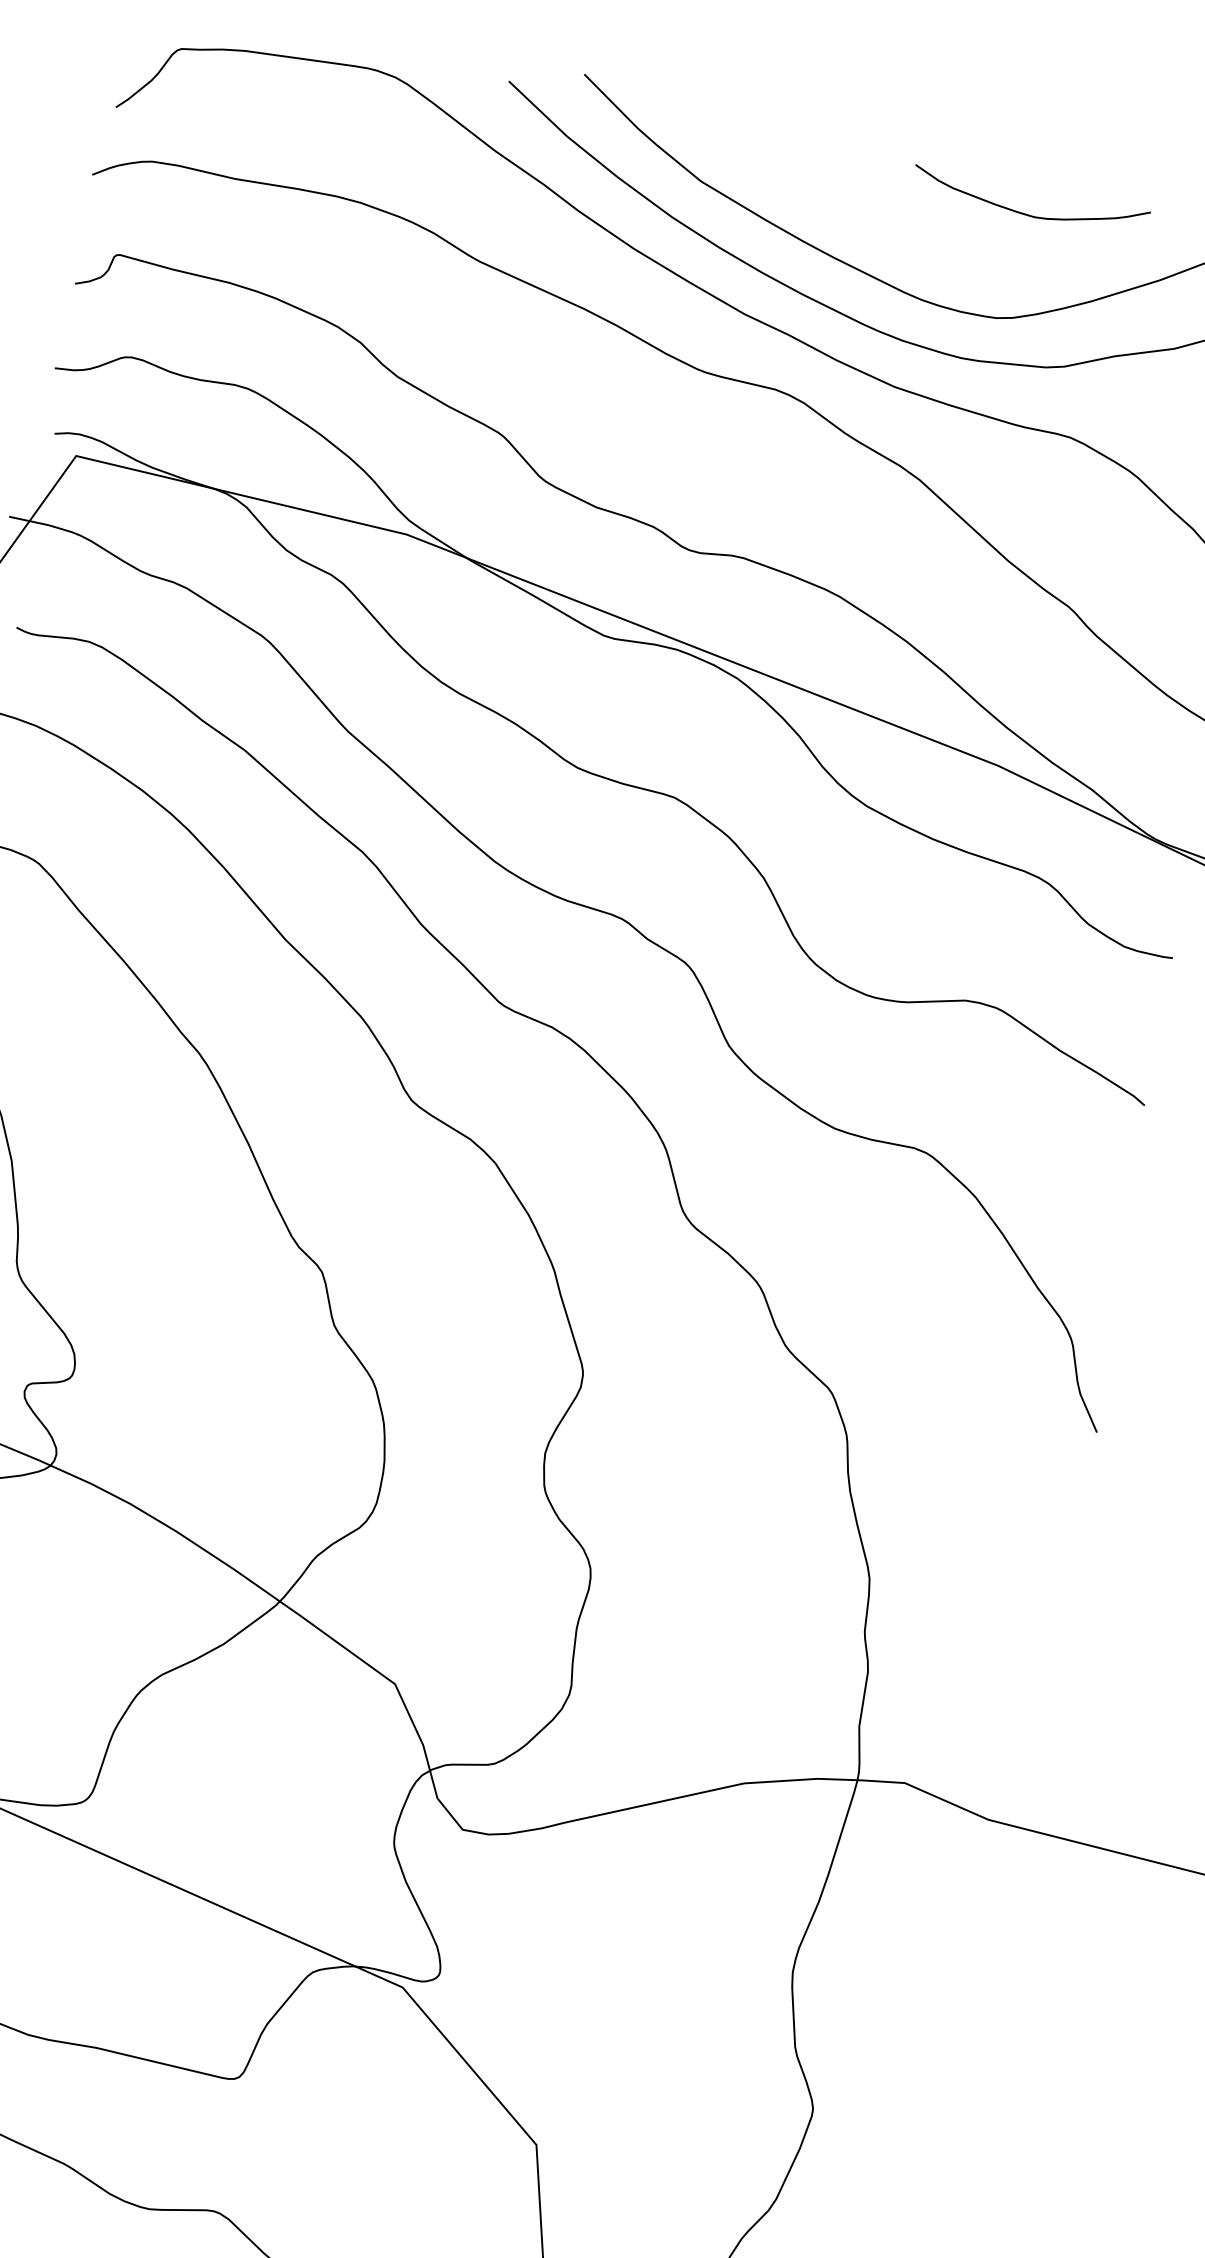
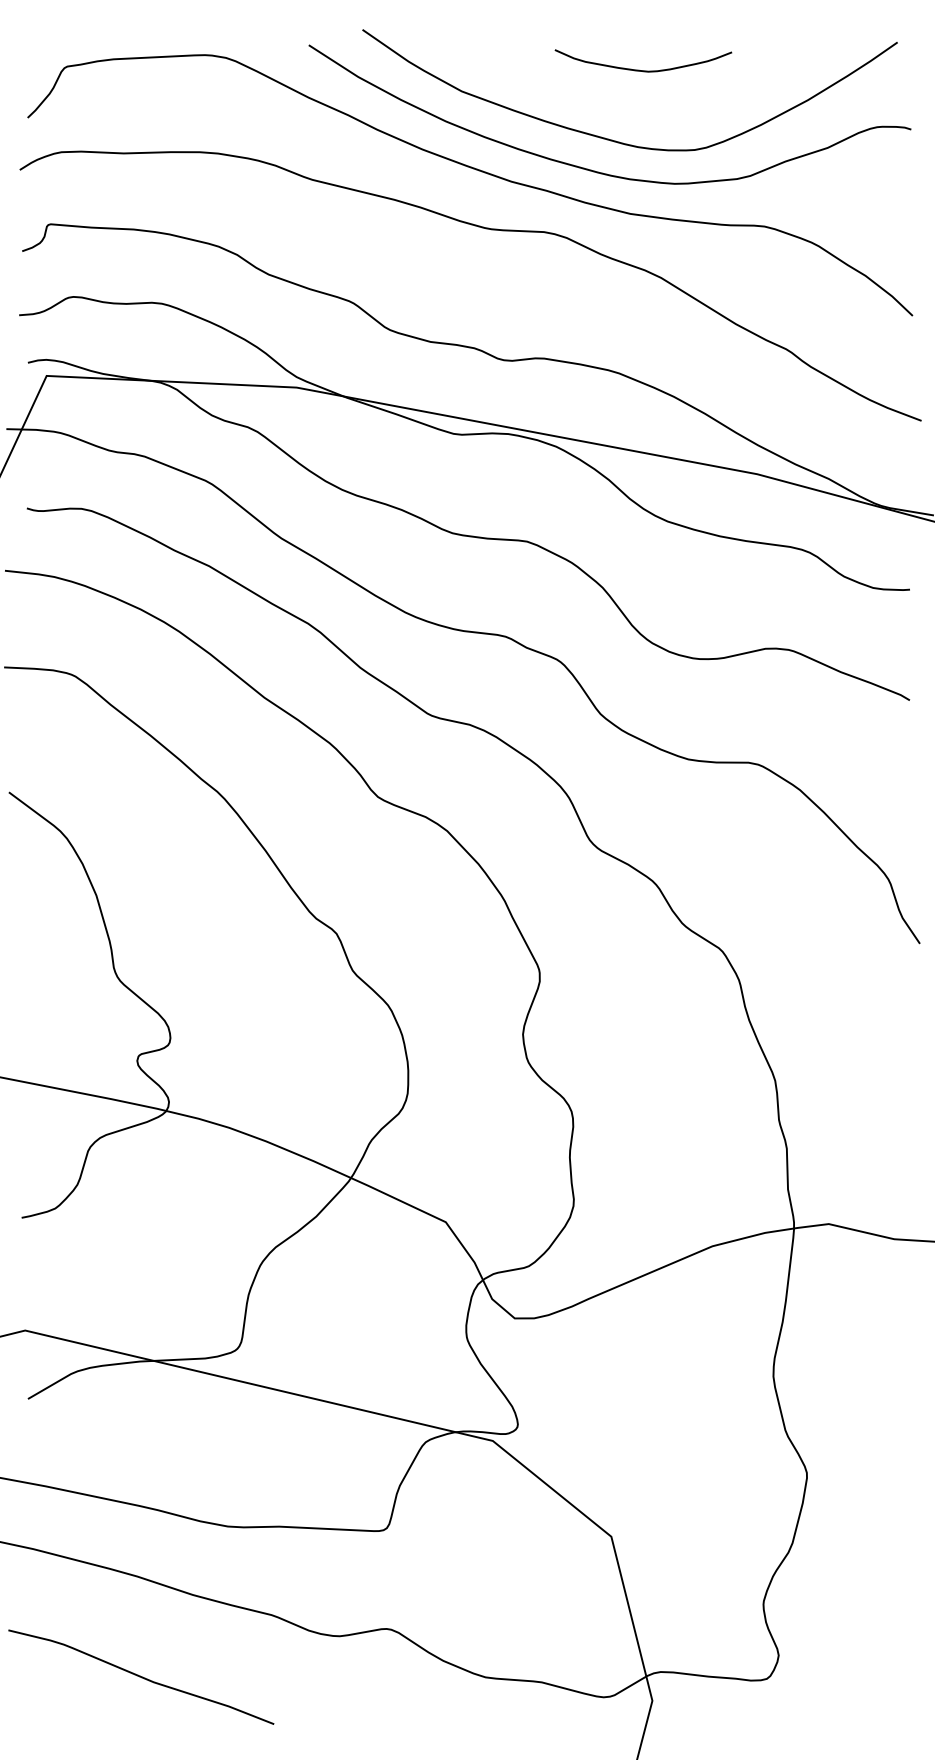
curve: (1023, 212) -> (639, 69), moved

